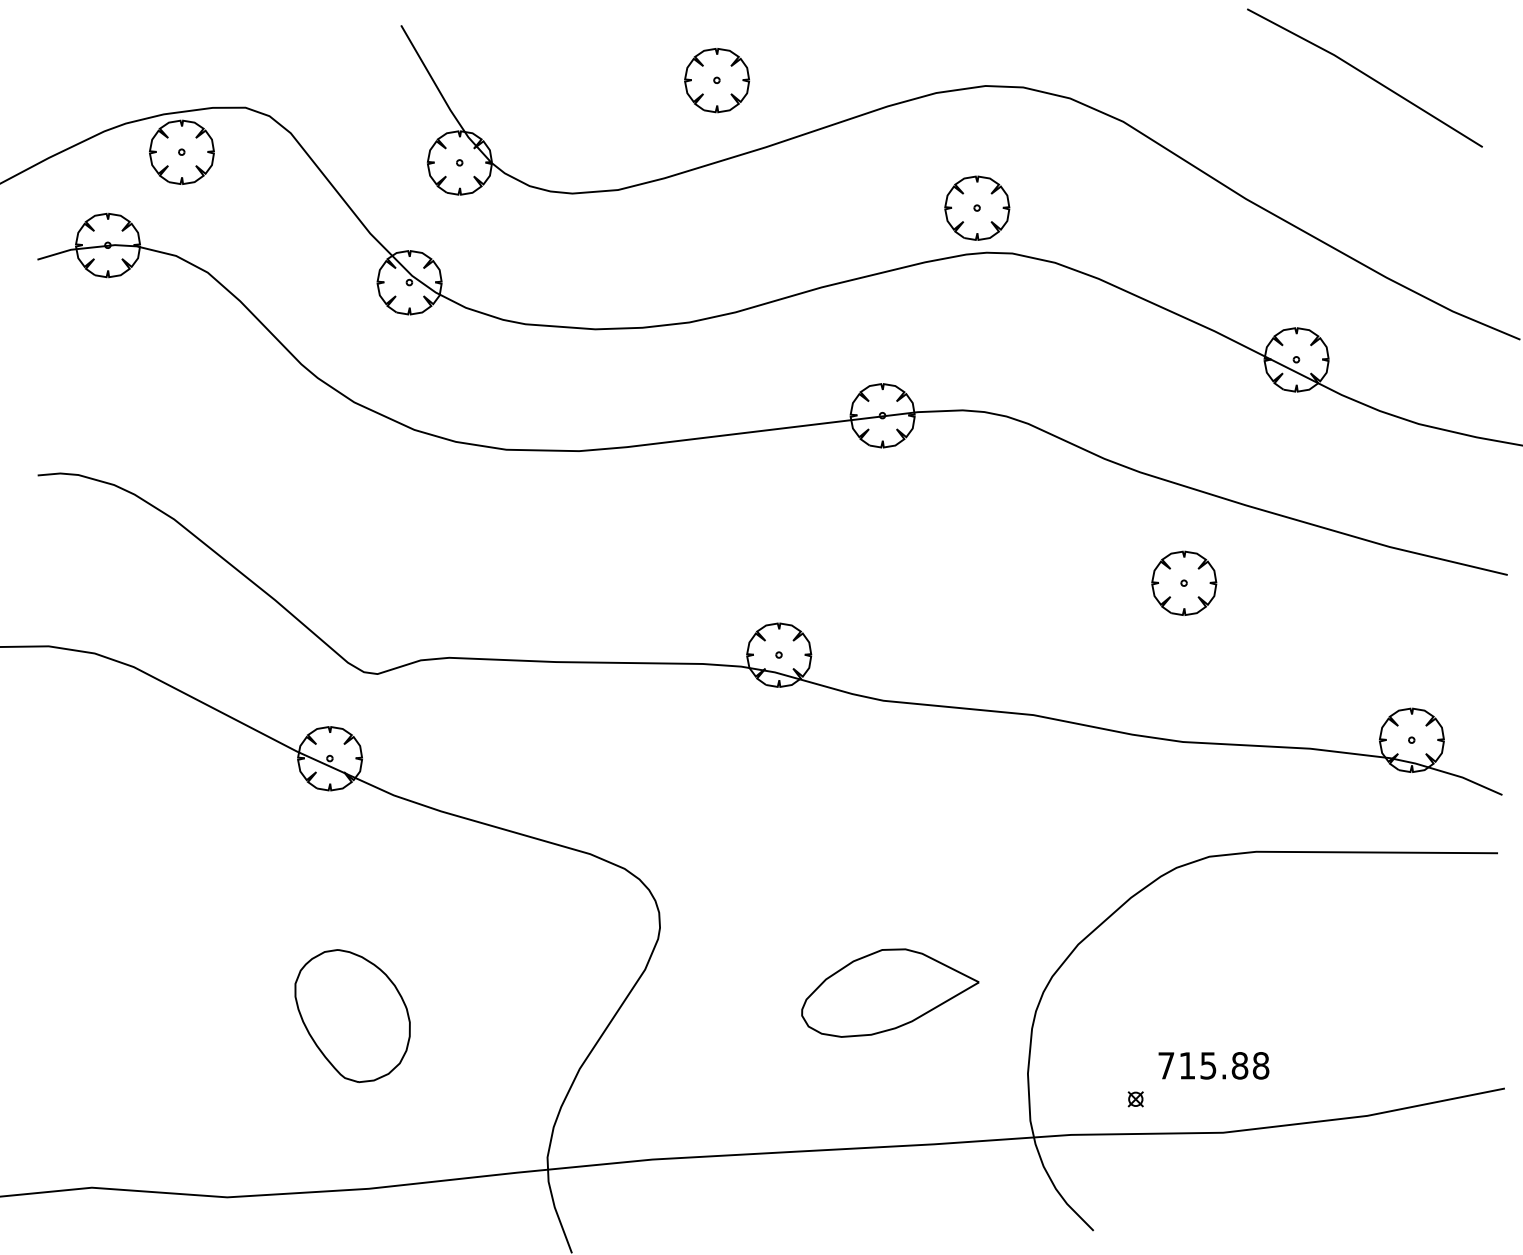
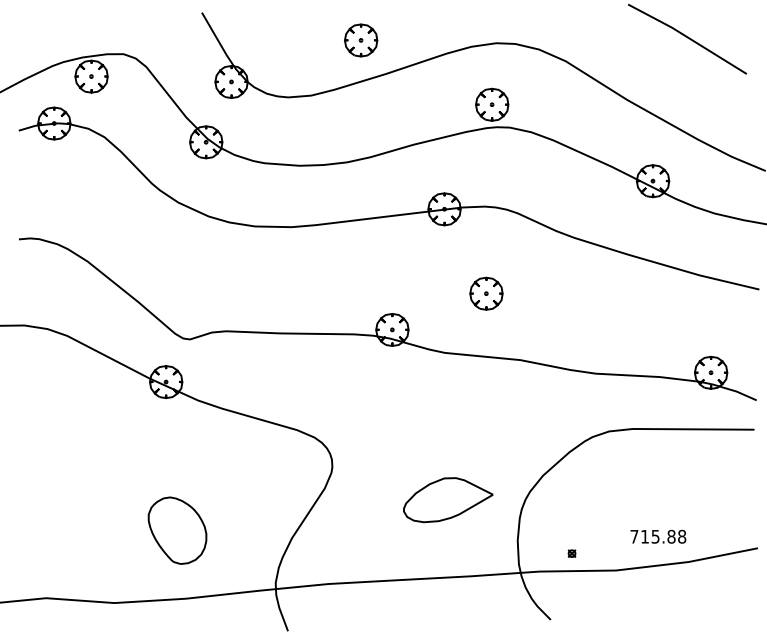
part: (1184, 582) -> (486, 293), moved
part: (352, 1015) -> (177, 530), moved
text: (1214, 1065) -> (658, 536), moved

